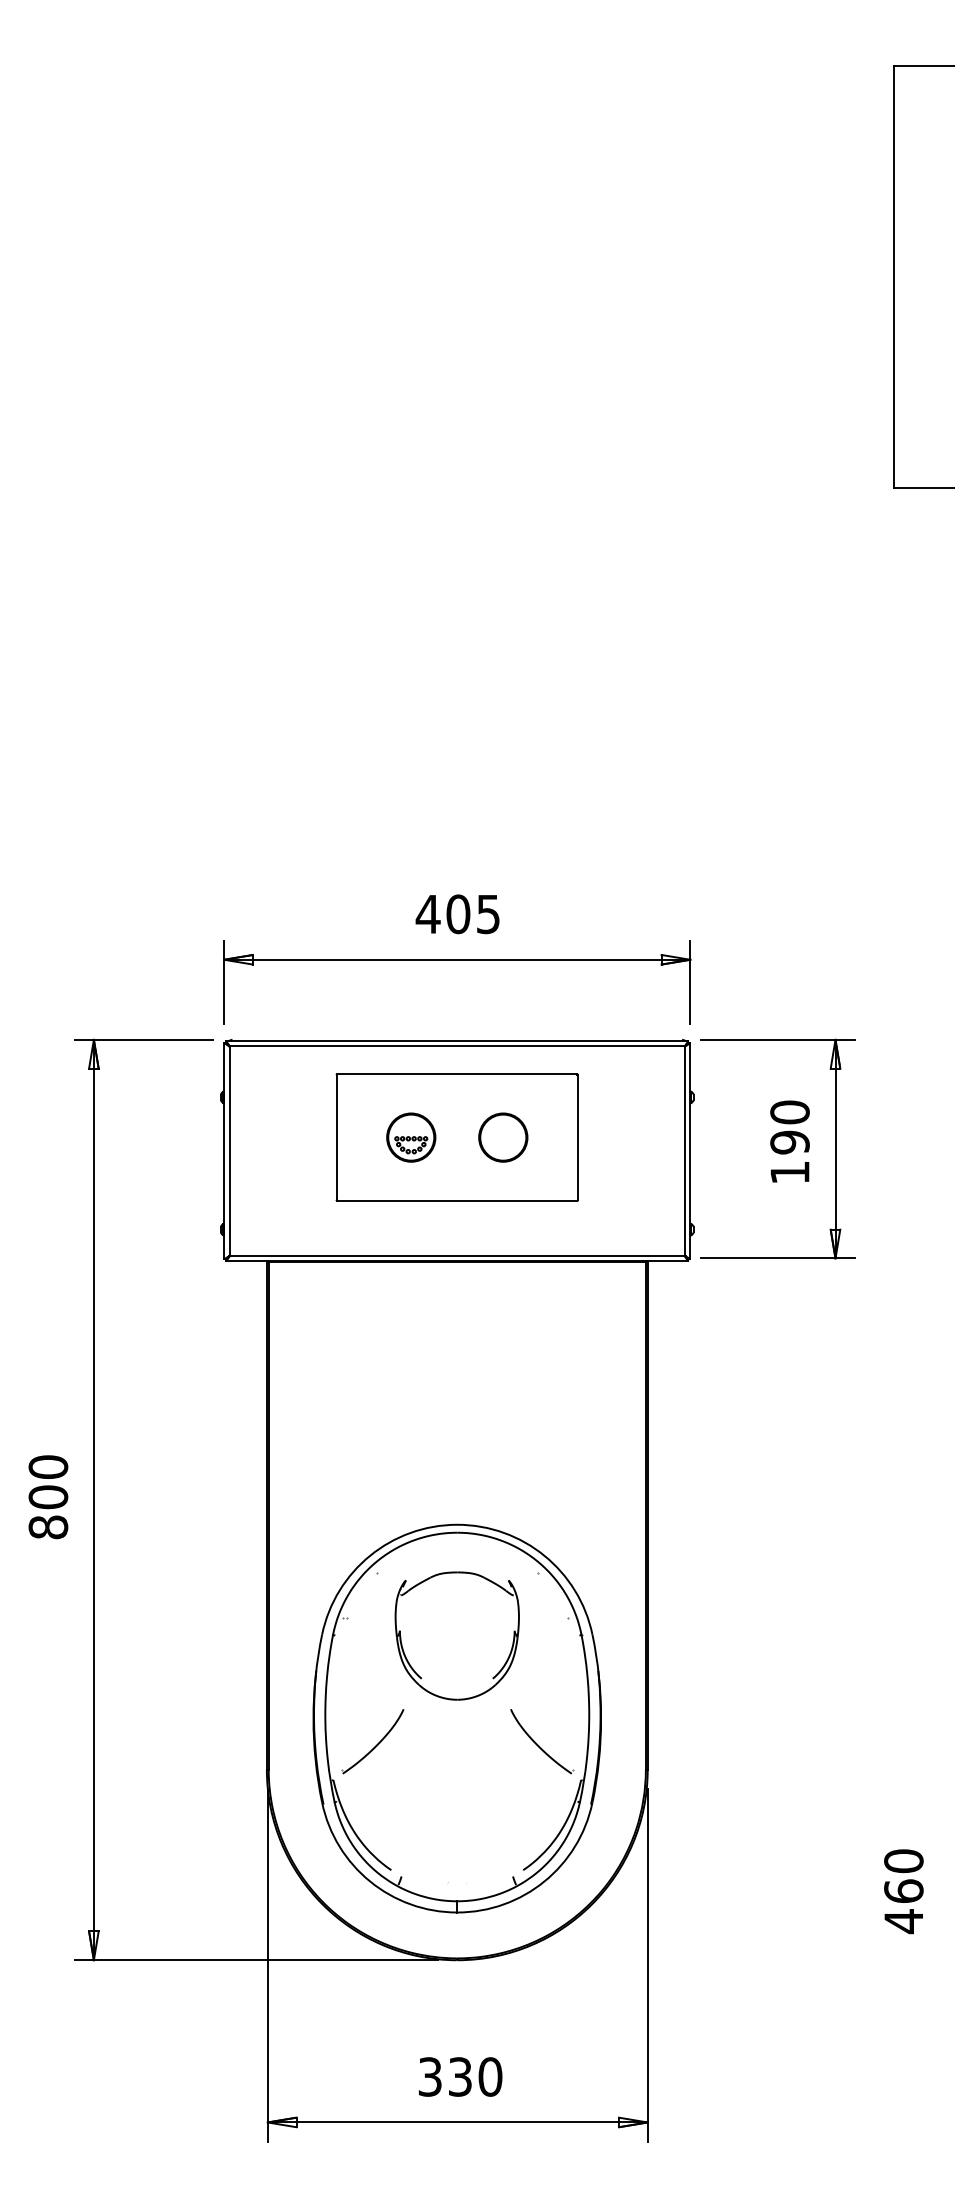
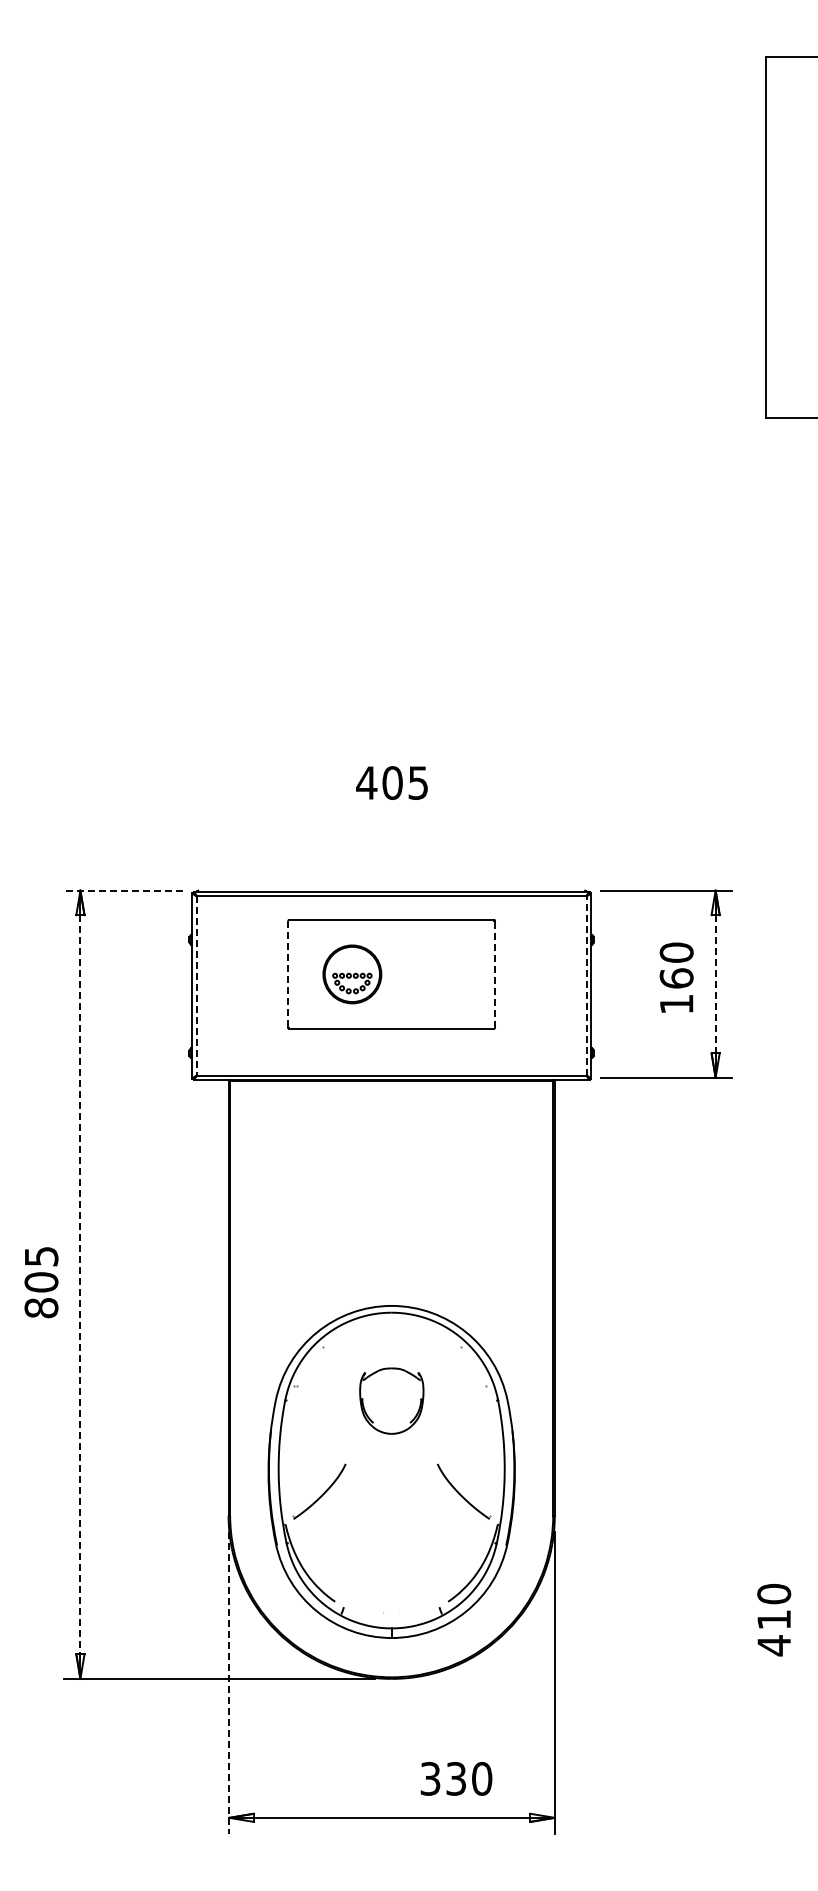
part: (457, 960) -> (391, 822), removed
line: (143, 1039) -> (122, 890), solid -> dashed
part: (410, 1136) -> (351, 973), size x1.4
circle: (502, 1136) -> (430, 973), removed
line: (578, 1136) -> (495, 973), solid -> dashed
line: (336, 1137) -> (288, 974), solid -> dashed
text: (789, 1142) -> (676, 978), 190 -> 160
line: (835, 1149) -> (715, 984), solid -> dashed
line: (229, 1150) -> (196, 985), solid -> dashed
line: (684, 1150) -> (586, 985), solid -> dashed
text: (48, 1467) -> (41, 1256), 800 -> 805
line: (93, 1499) -> (80, 1284), solid -> dashed
part: (457, 1635) -> (391, 1400), size x0.6
text: (904, 1890) -> (774, 1619), 460 -> 410
line: (267, 1965) -> (229, 1683), solid -> dashed
text: (460, 2076) -> (456, 1778), moved

